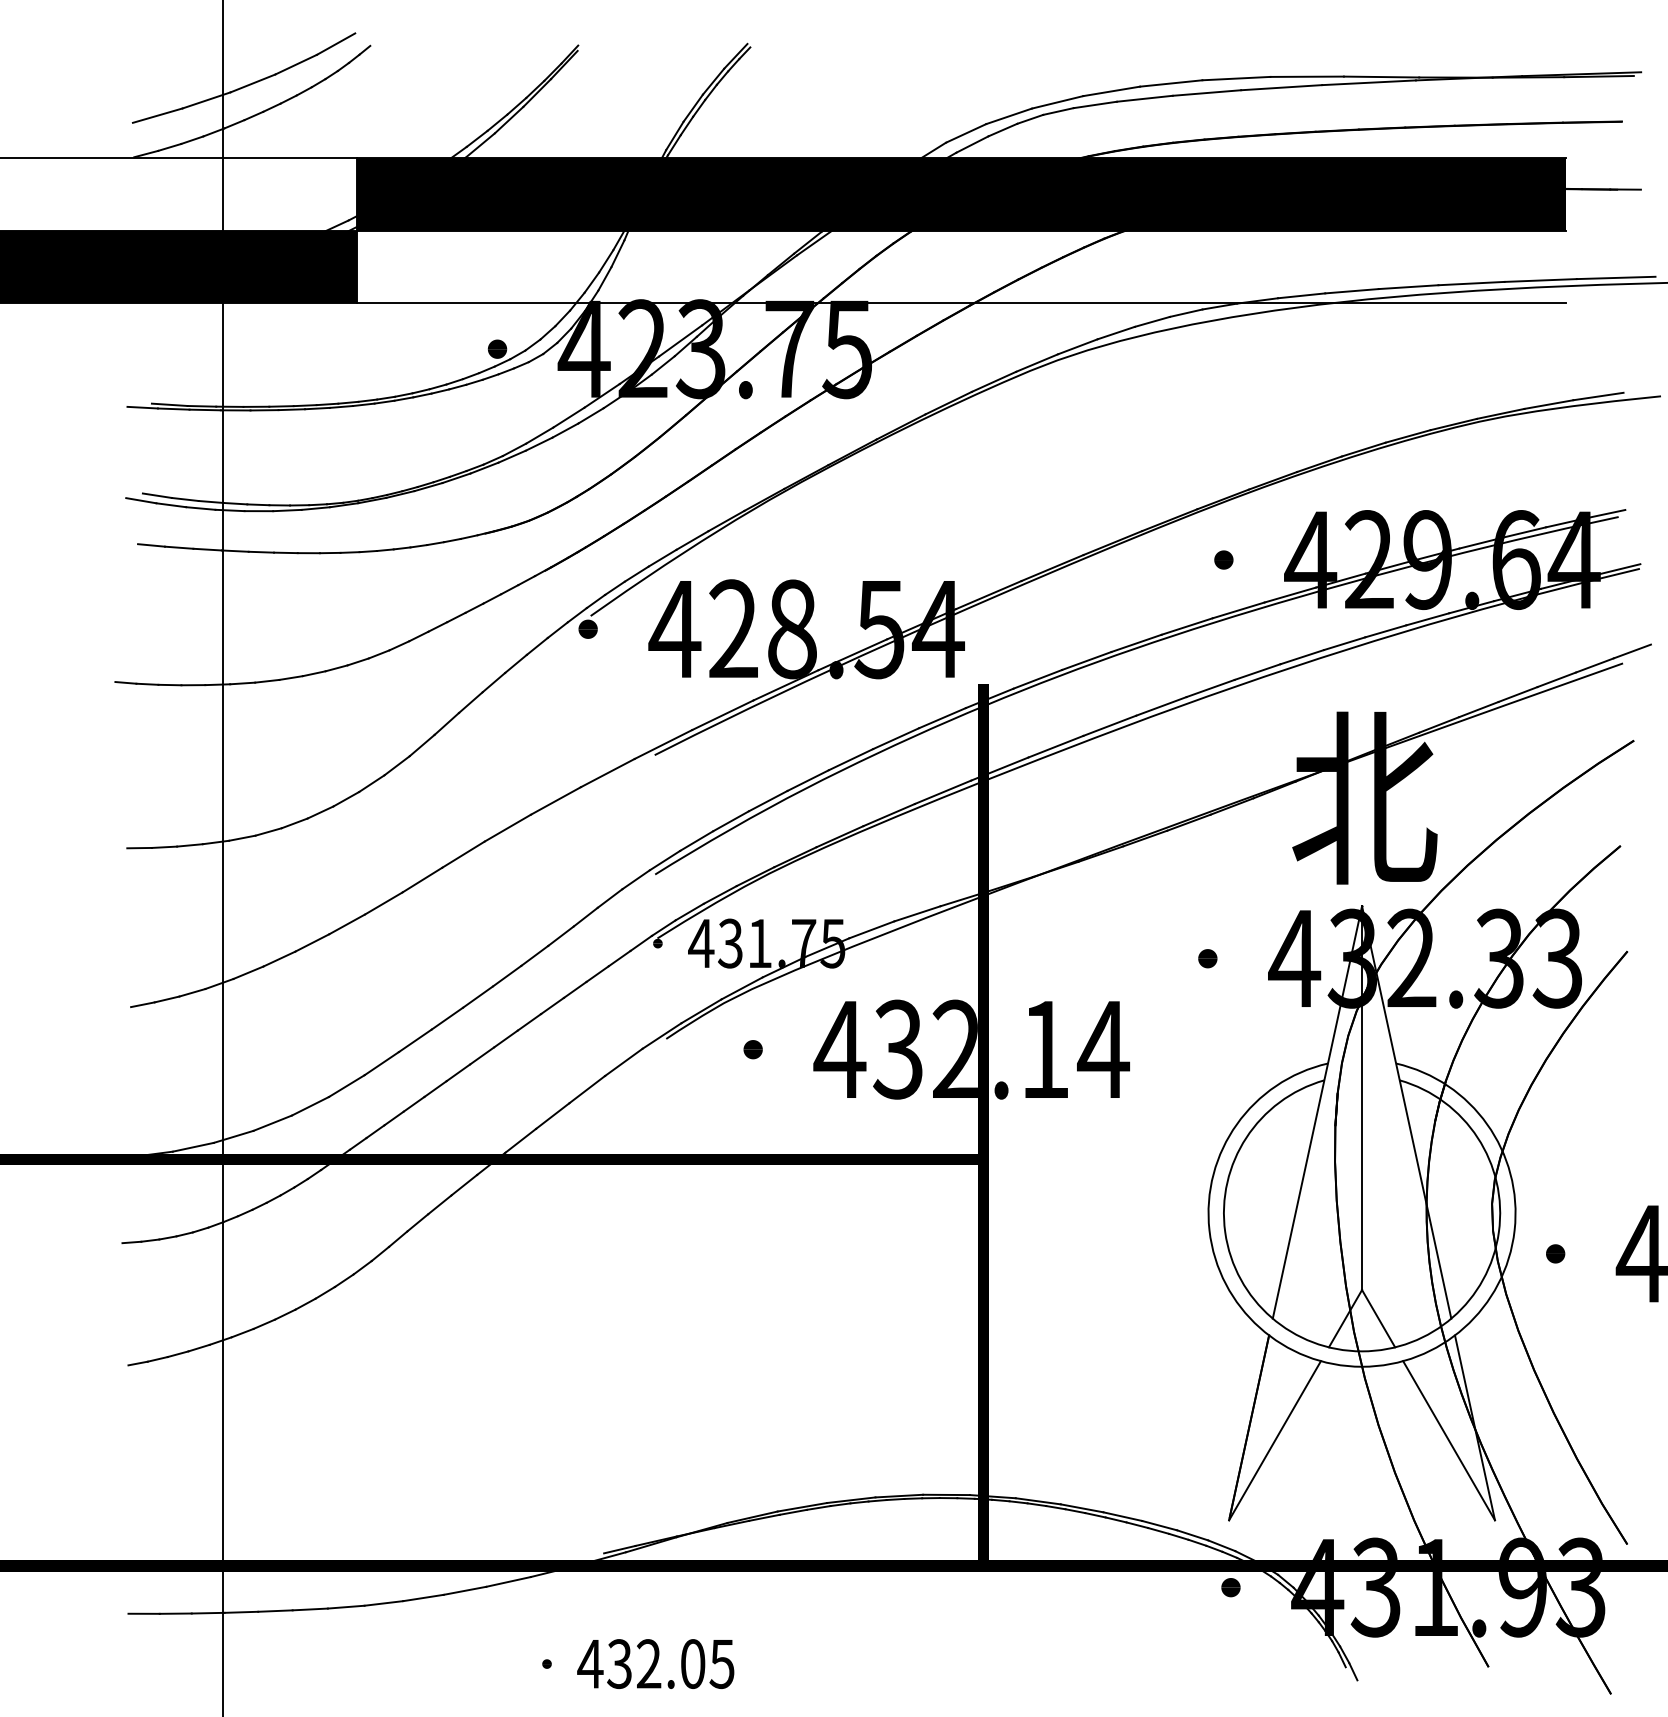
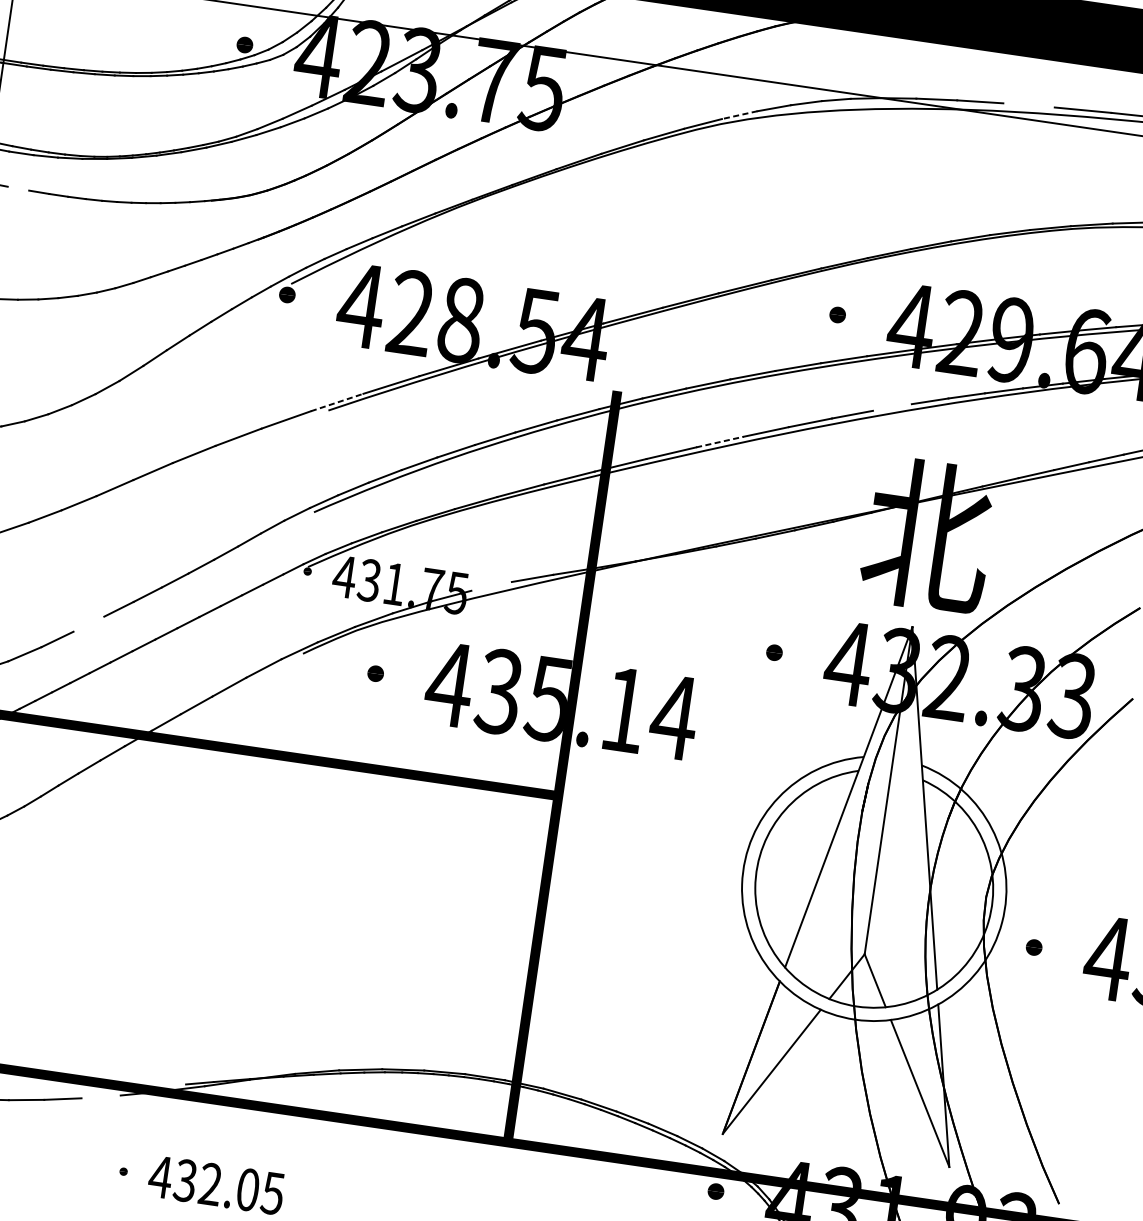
line: (1408, 287) -> (1028, 105), removed
line: (1077, 346) -> (739, 114), solid -> dashed
line: (261, 551) -> (18, 188), removed
line: (1301, 657) -> (891, 407), removed
line: (1110, 725) -> (720, 441), solid -> dashed
line: (663, 744) -> (337, 402), solid -> dashed
line: (871, 929) -> (491, 586), removed
line: (414, 1040) -> (88, 623), removed
text: (954, 1049) -> (547, 698), 432.14 -> 435.14
line: (508, 1581) -> (101, 1096), removed

